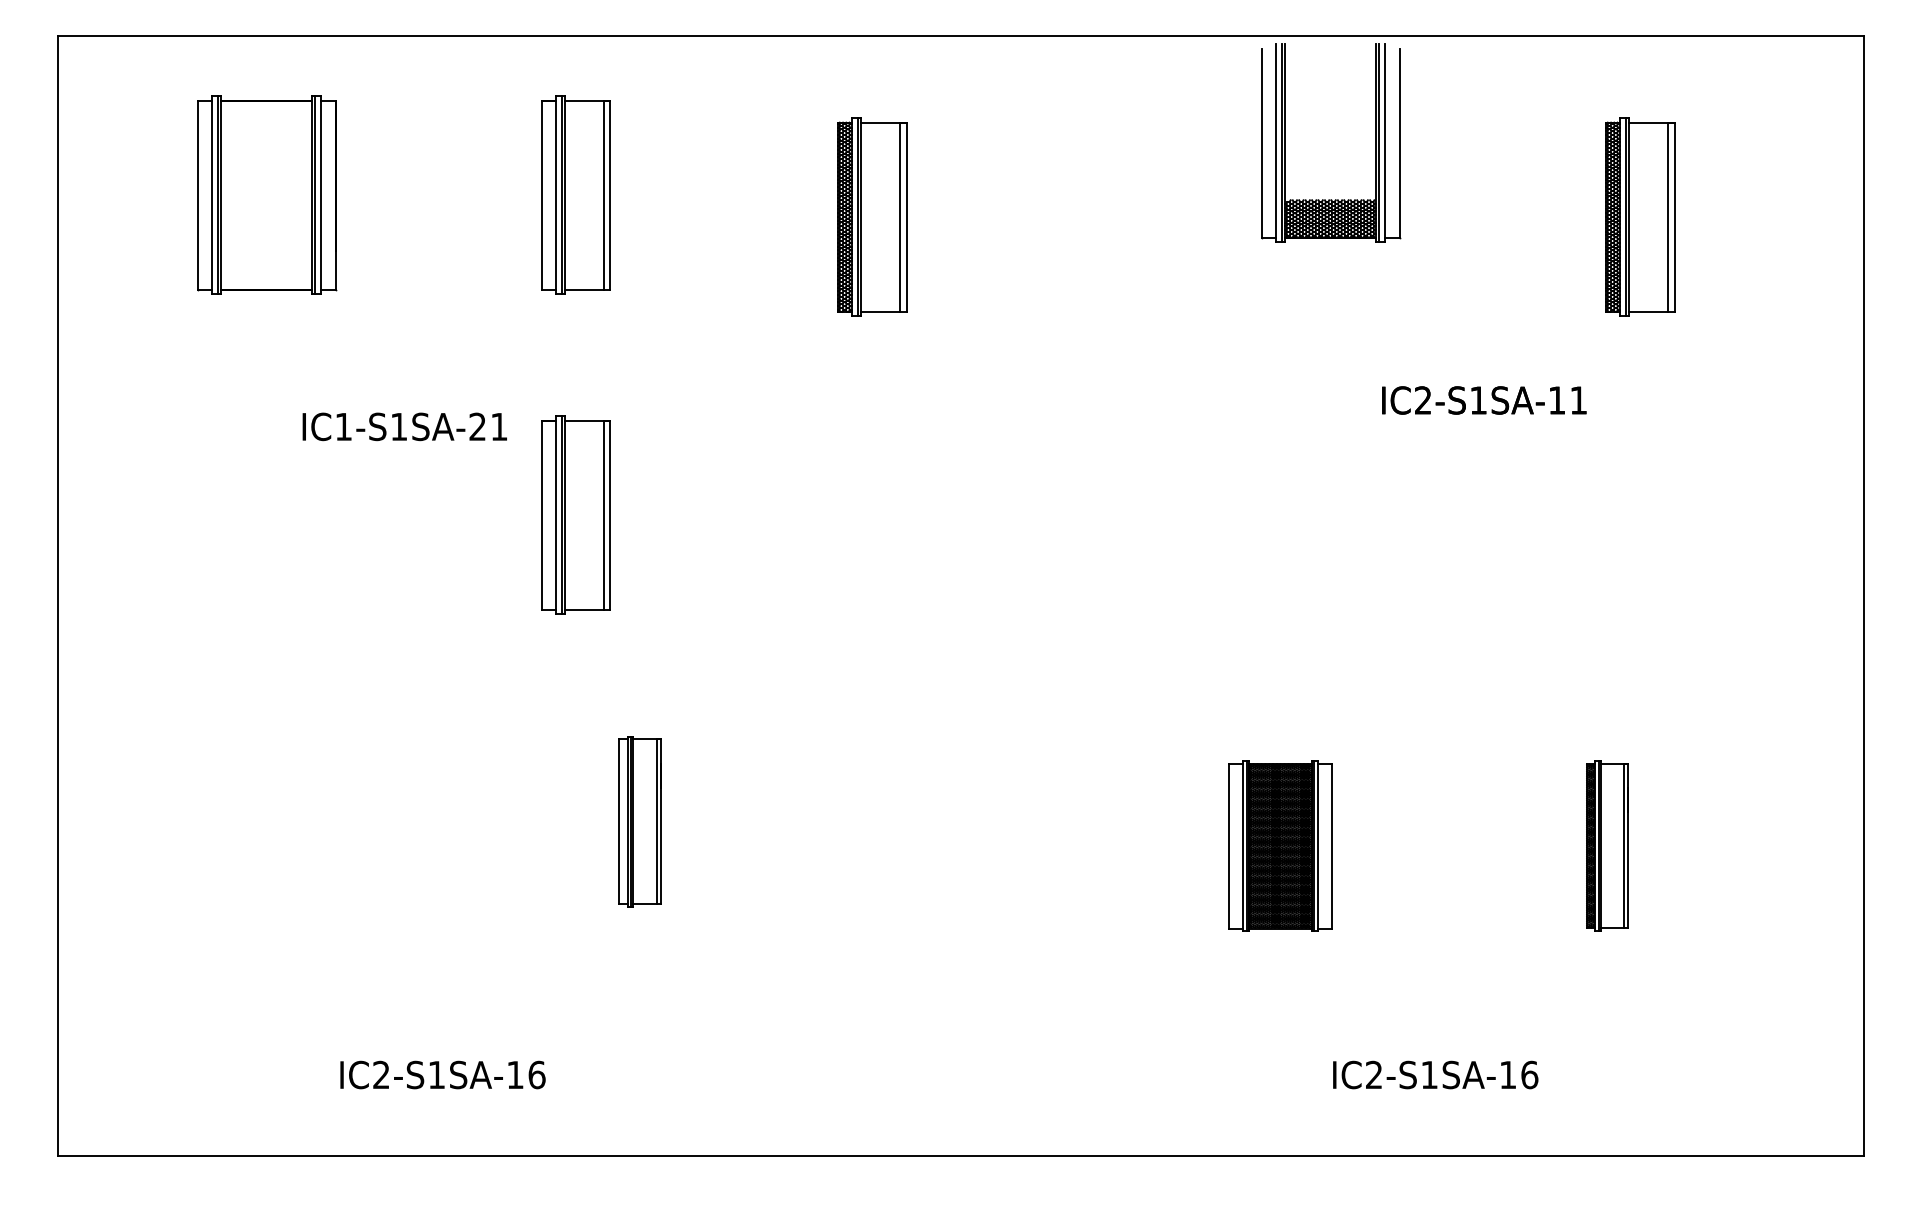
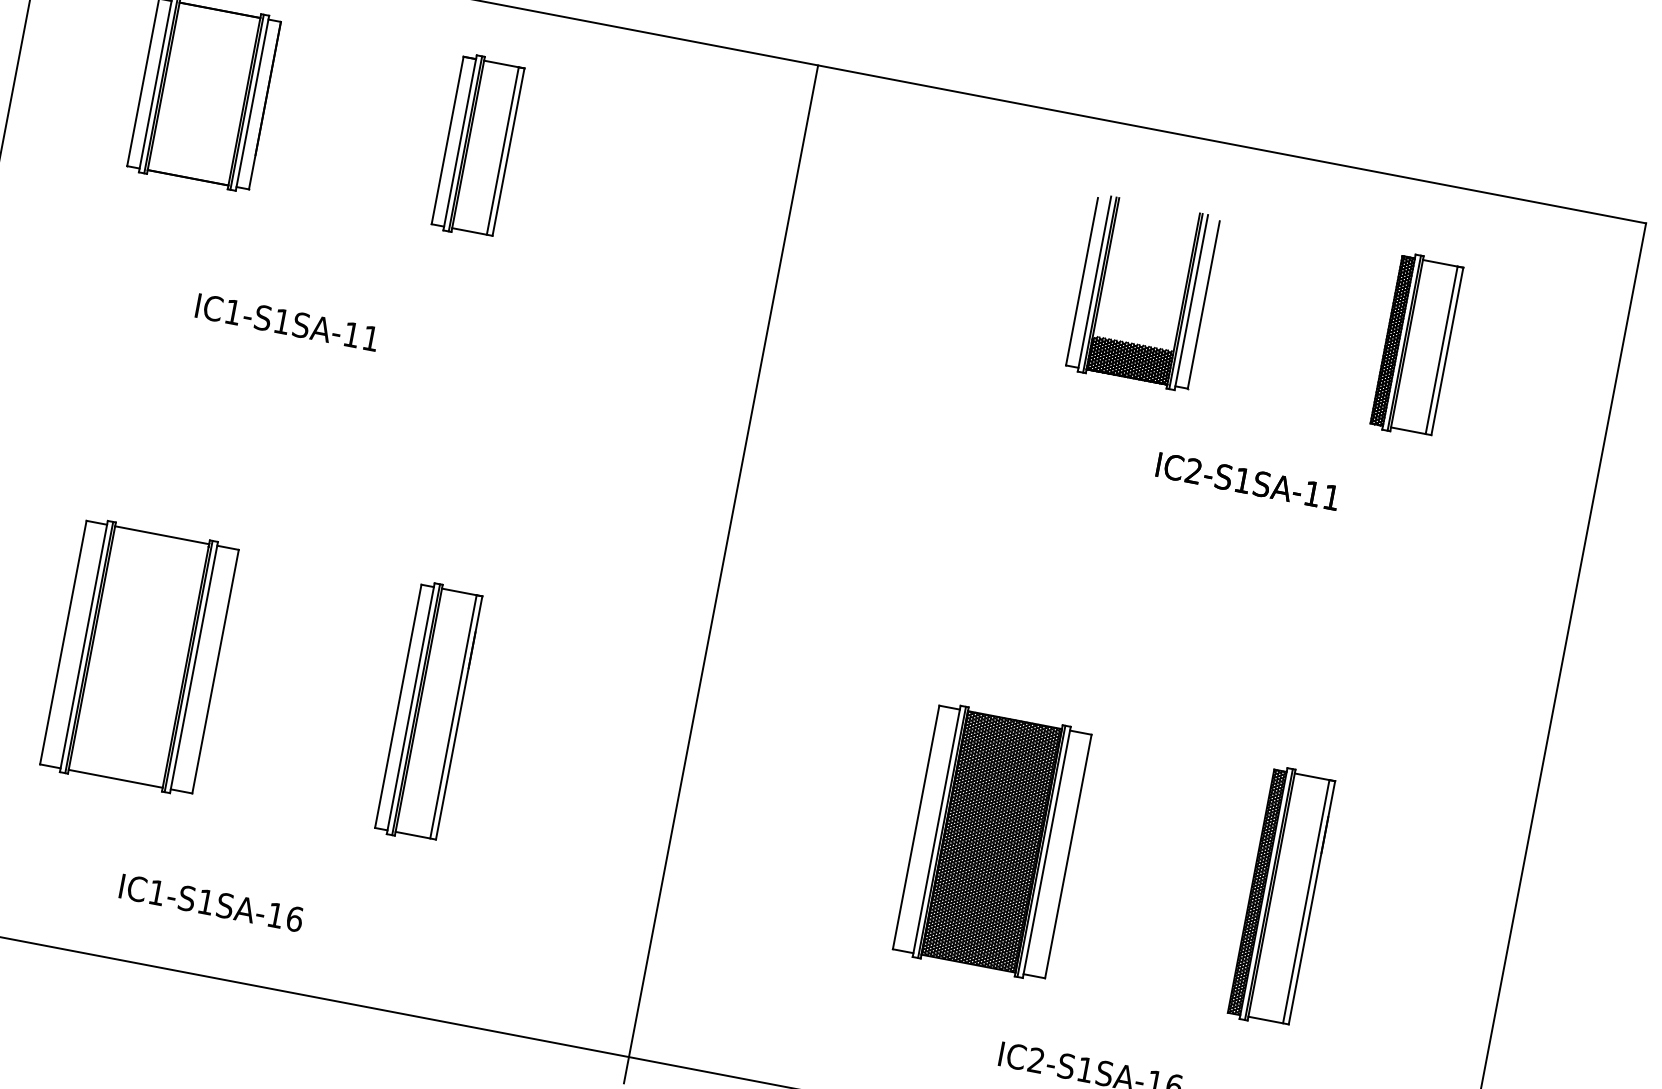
part: (1375, 142) -> (1182, 300), moved
part: (872, 216) -> (737, 215), removed
text: (477, 426) -> (351, 334), IC1-S1SA-21 -> IC1-S1SA-11
part: (575, 514) -> (423, 429), removed
line: (929, 610) -> (720, 573), added
part: (312, 821) -> (138, 656), added
part: (639, 821) -> (428, 711), size x1.67
part: (1280, 845) -> (992, 841), size x1.67
part: (1607, 845) -> (1281, 896), size x1.67
text: (381, 1074) -> (157, 892), IC2-S1SA-16 -> IC1-S1SA-16

